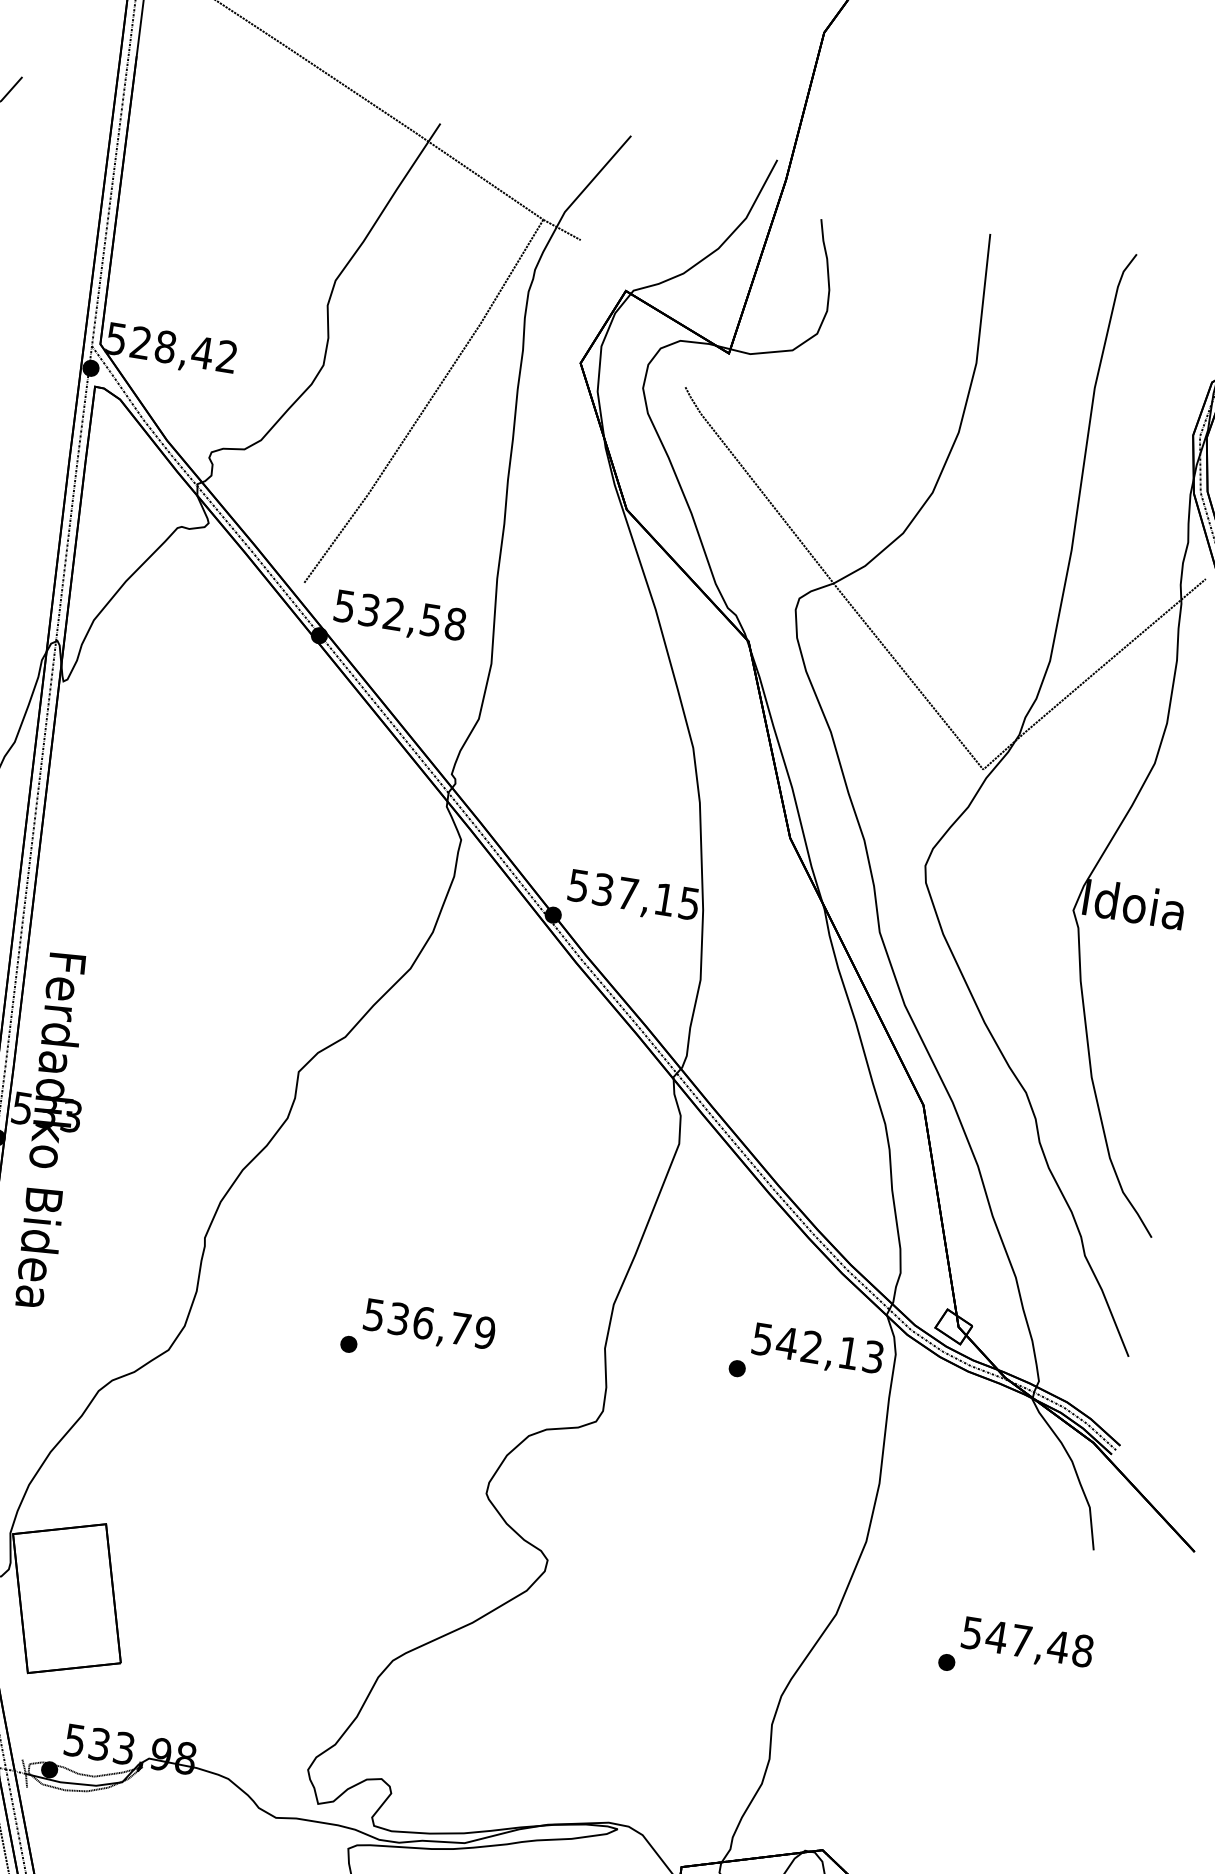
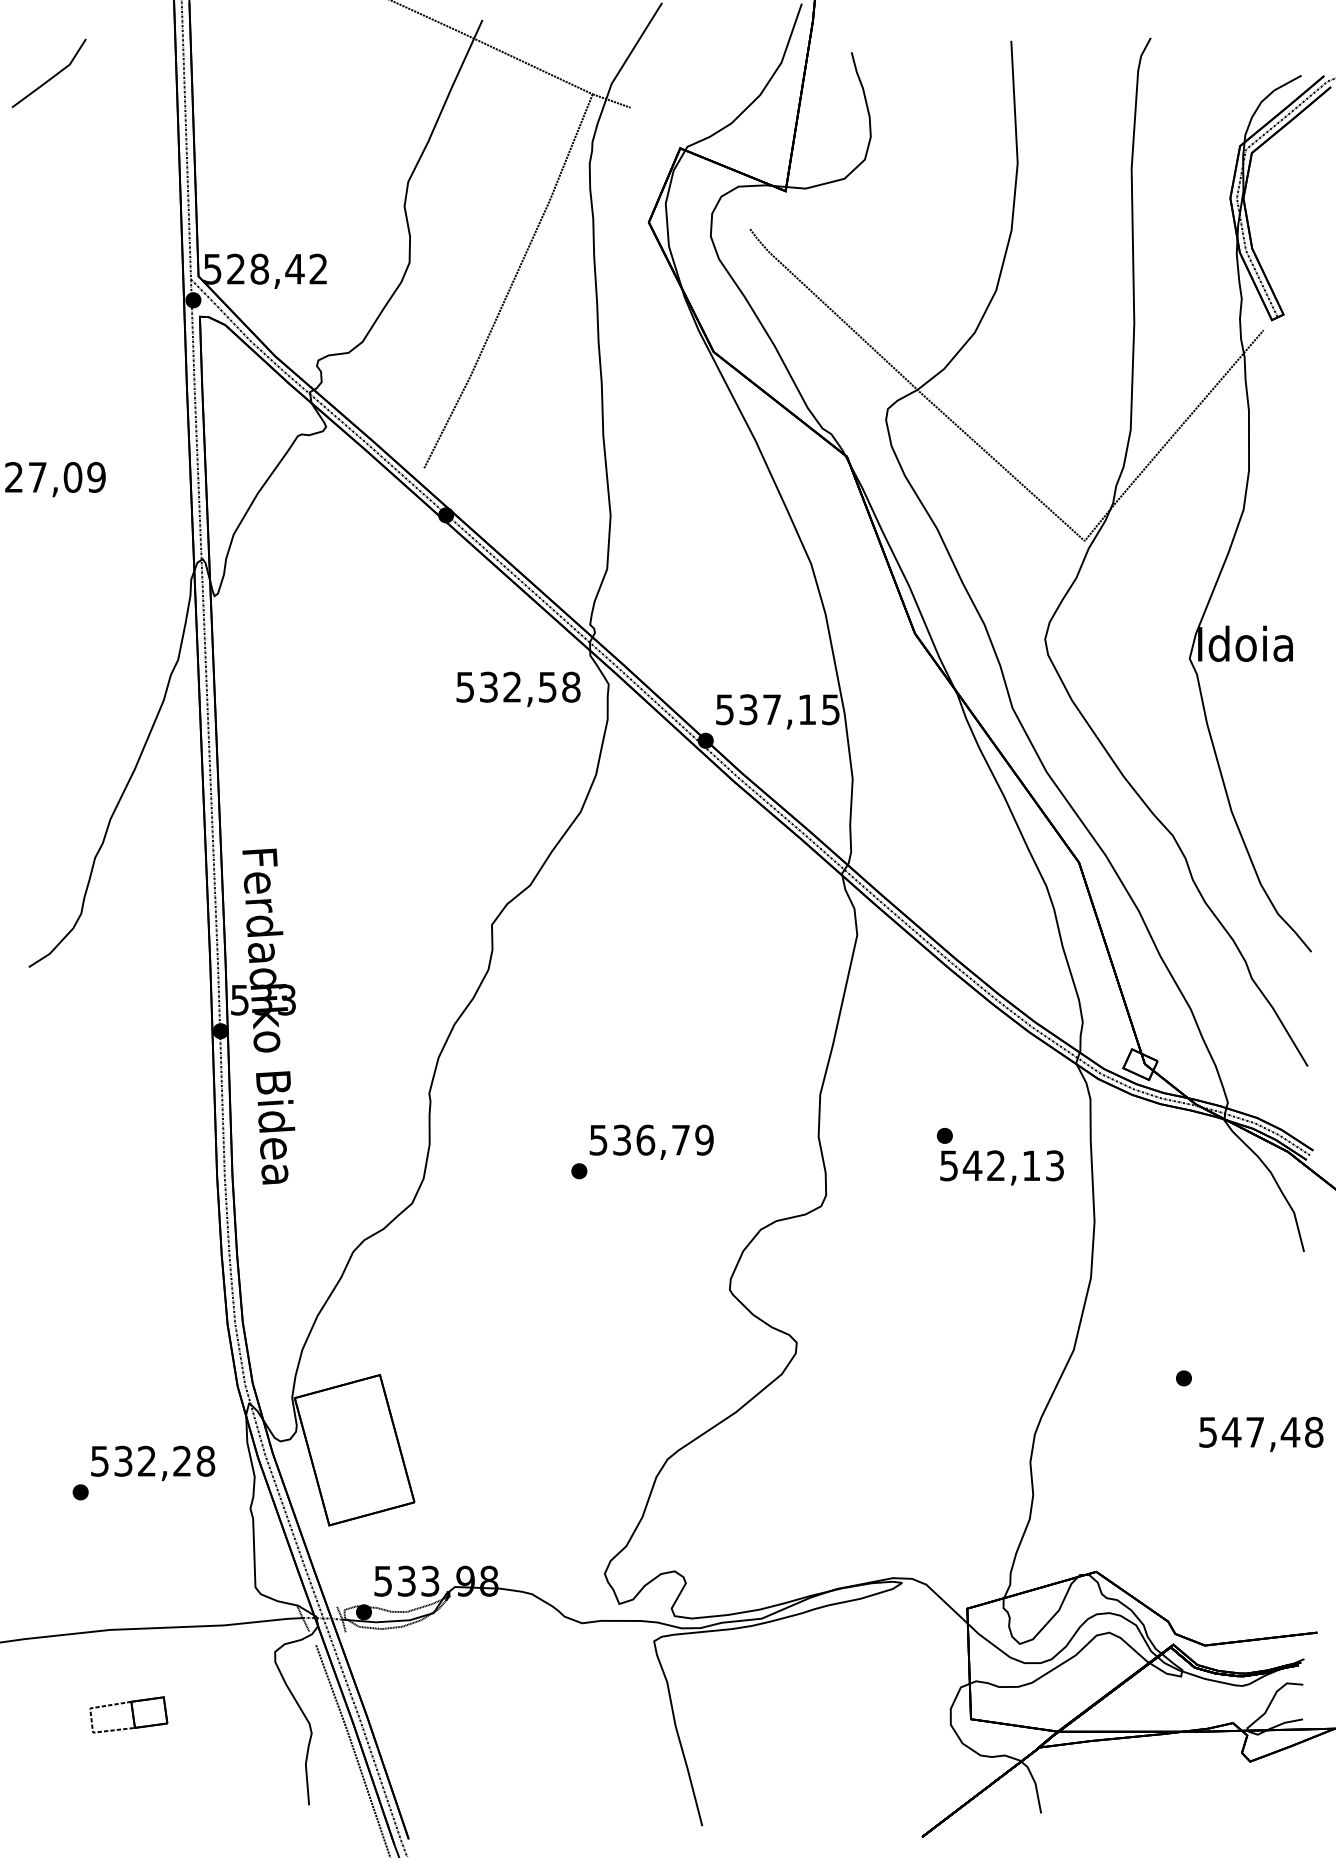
text: (400, 616) -> (518, 688), moved
text: (817, 1349) -> (1001, 1167), moved
text: (1027, 1644) -> (1261, 1434), moved

